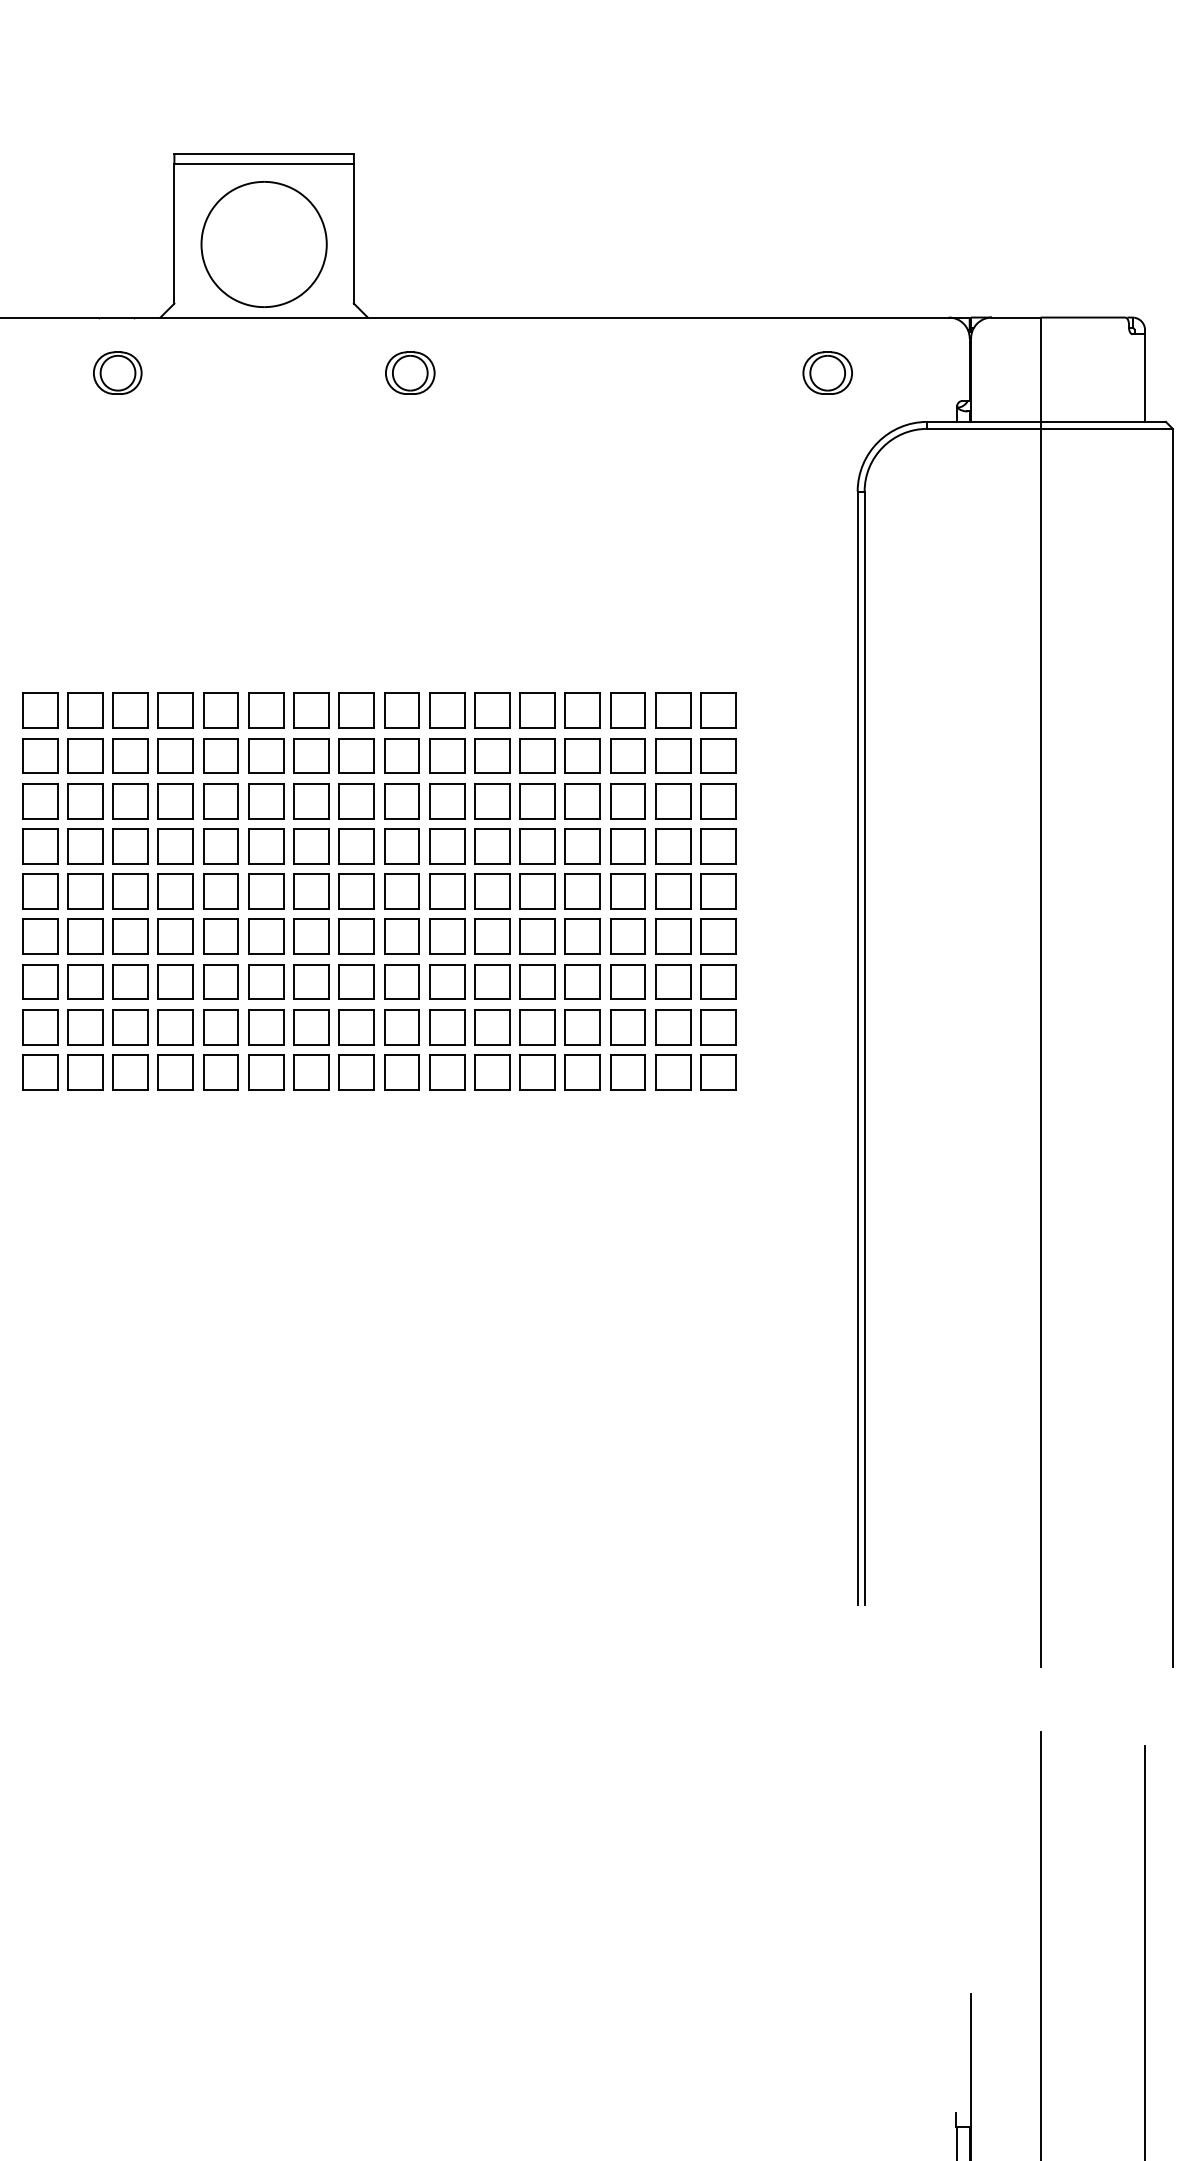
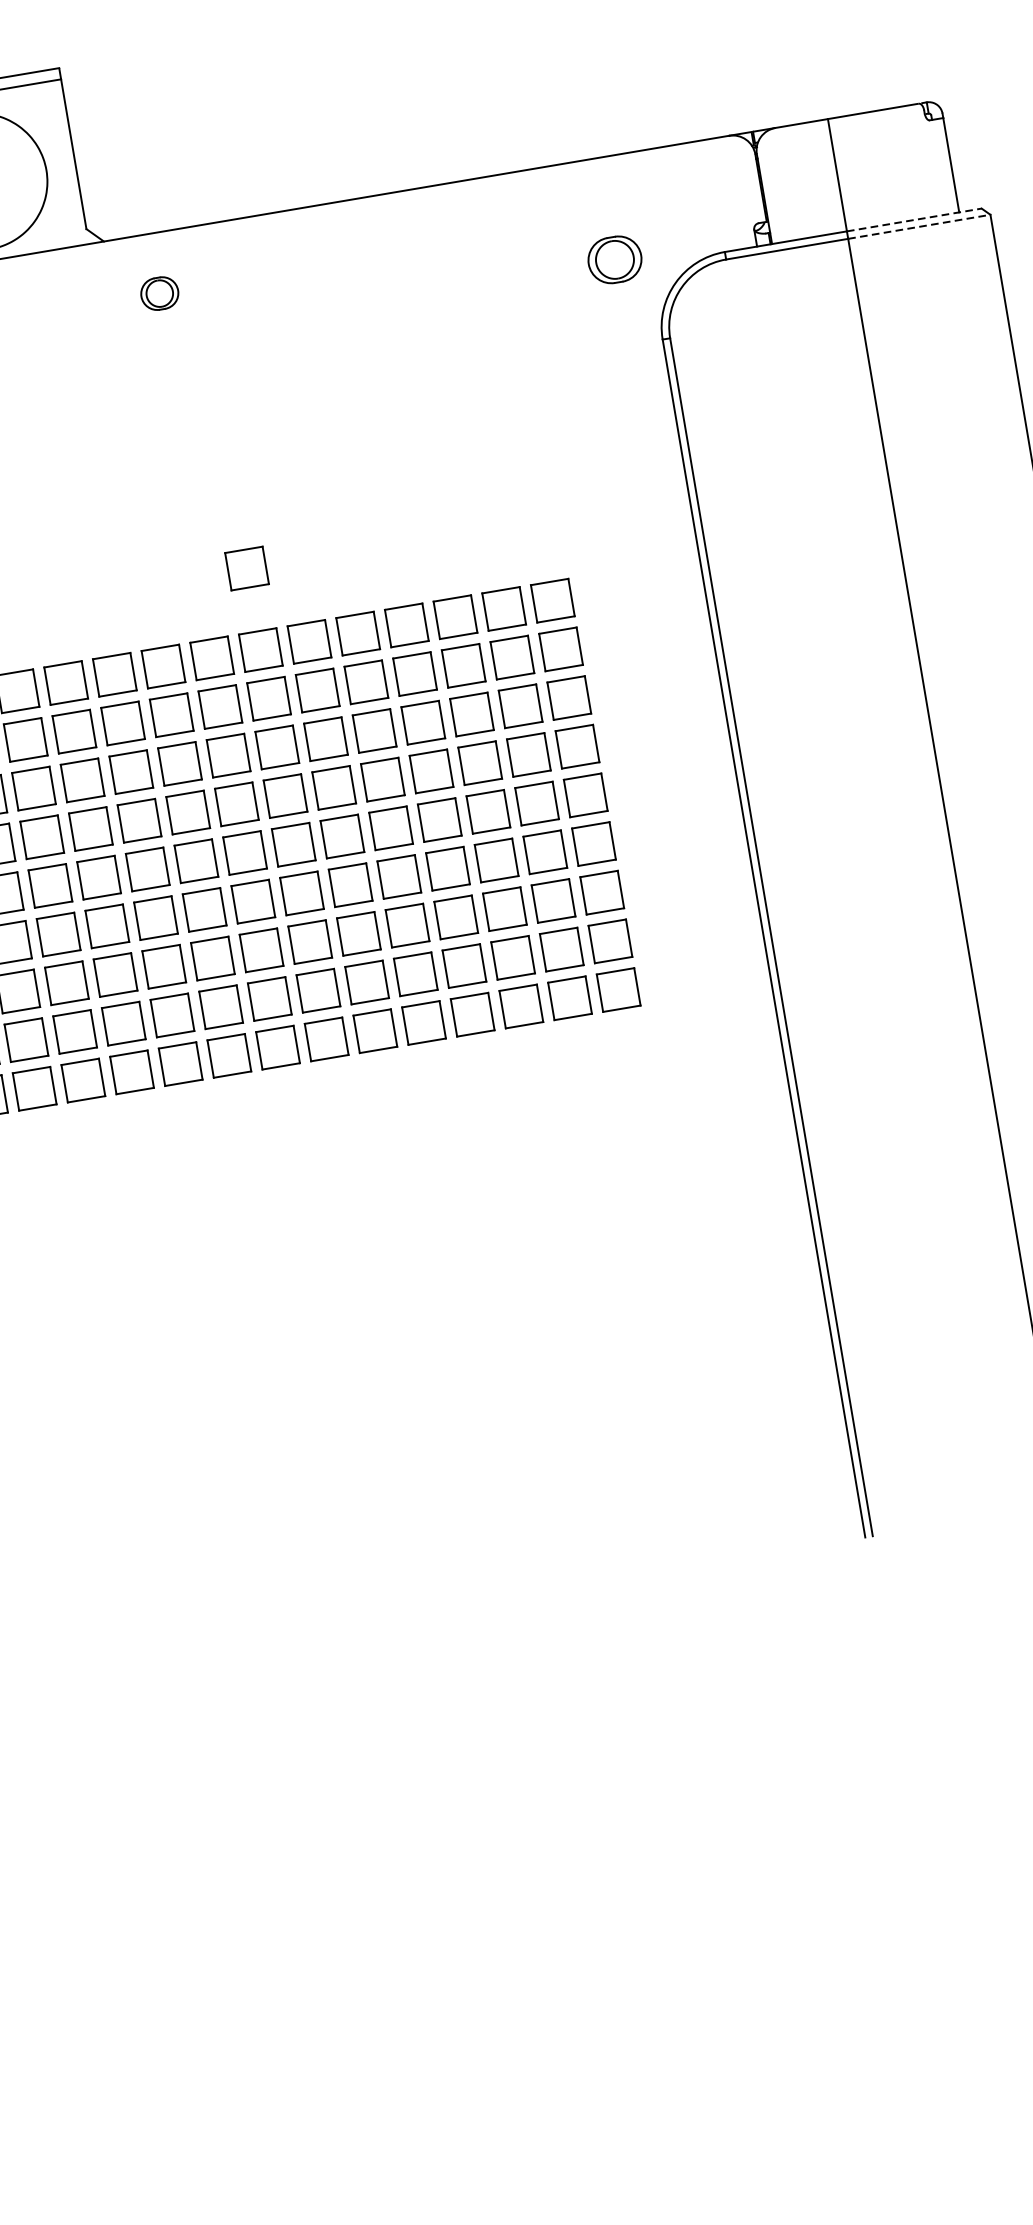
part: (410, 372) -> (159, 292), size x0.7
part: (827, 372) -> (614, 259), moved
line: (1103, 421) -> (914, 219), solid -> dashed
line: (1107, 428) -> (920, 226), solid -> dashed
part: (447, 634) -> (247, 568), added

